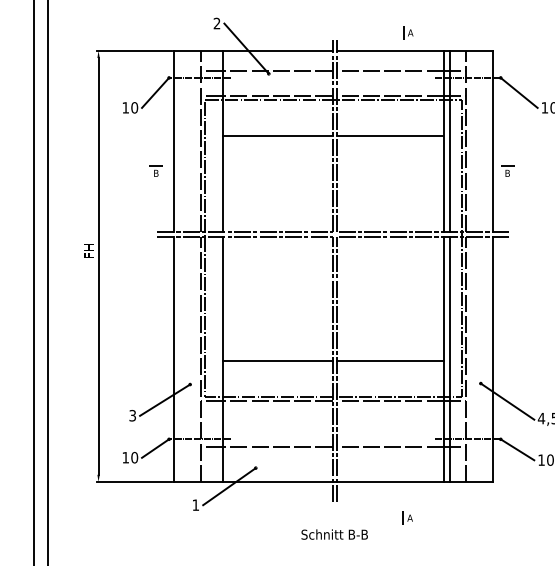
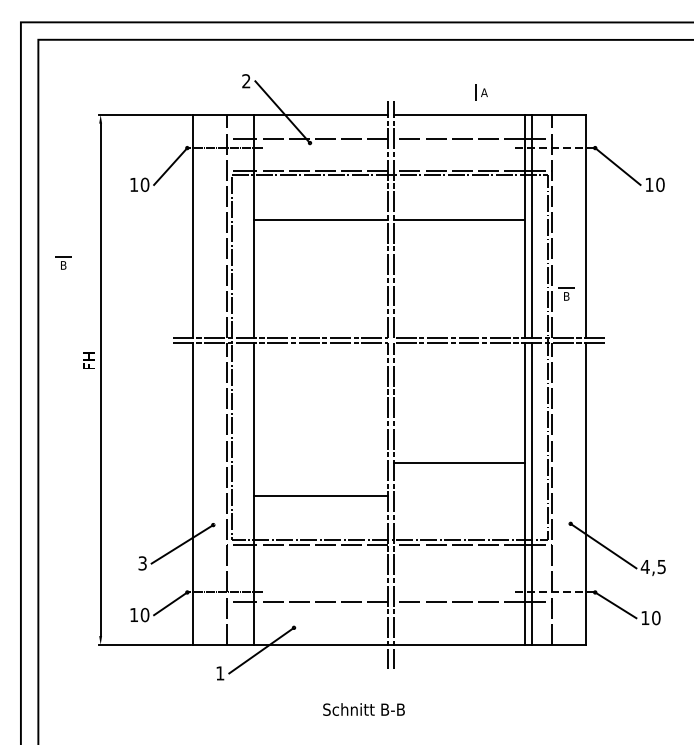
part: (156, 170) -> (63, 262), moved
part: (507, 170) -> (566, 293), moved
line: (390, 361) -> (459, 463), moved
part: (407, 518) -> (480, 689), removed
text: (334, 534) -> (363, 709), moved

